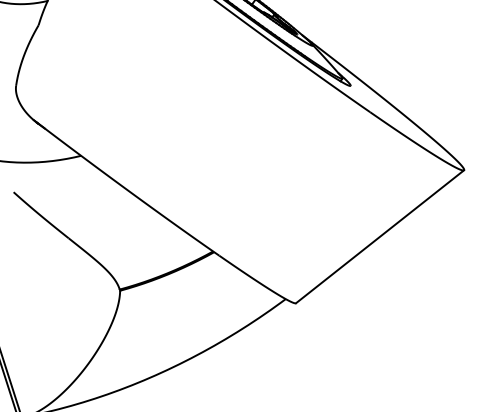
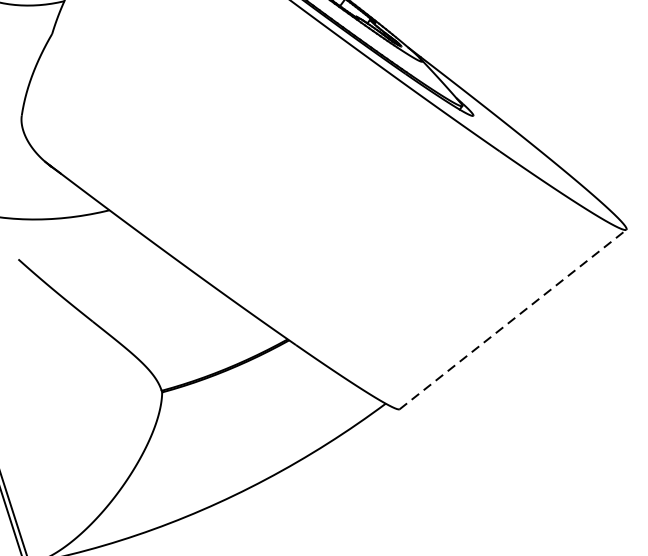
line: (380, 236) -> (513, 319), solid -> dashed

